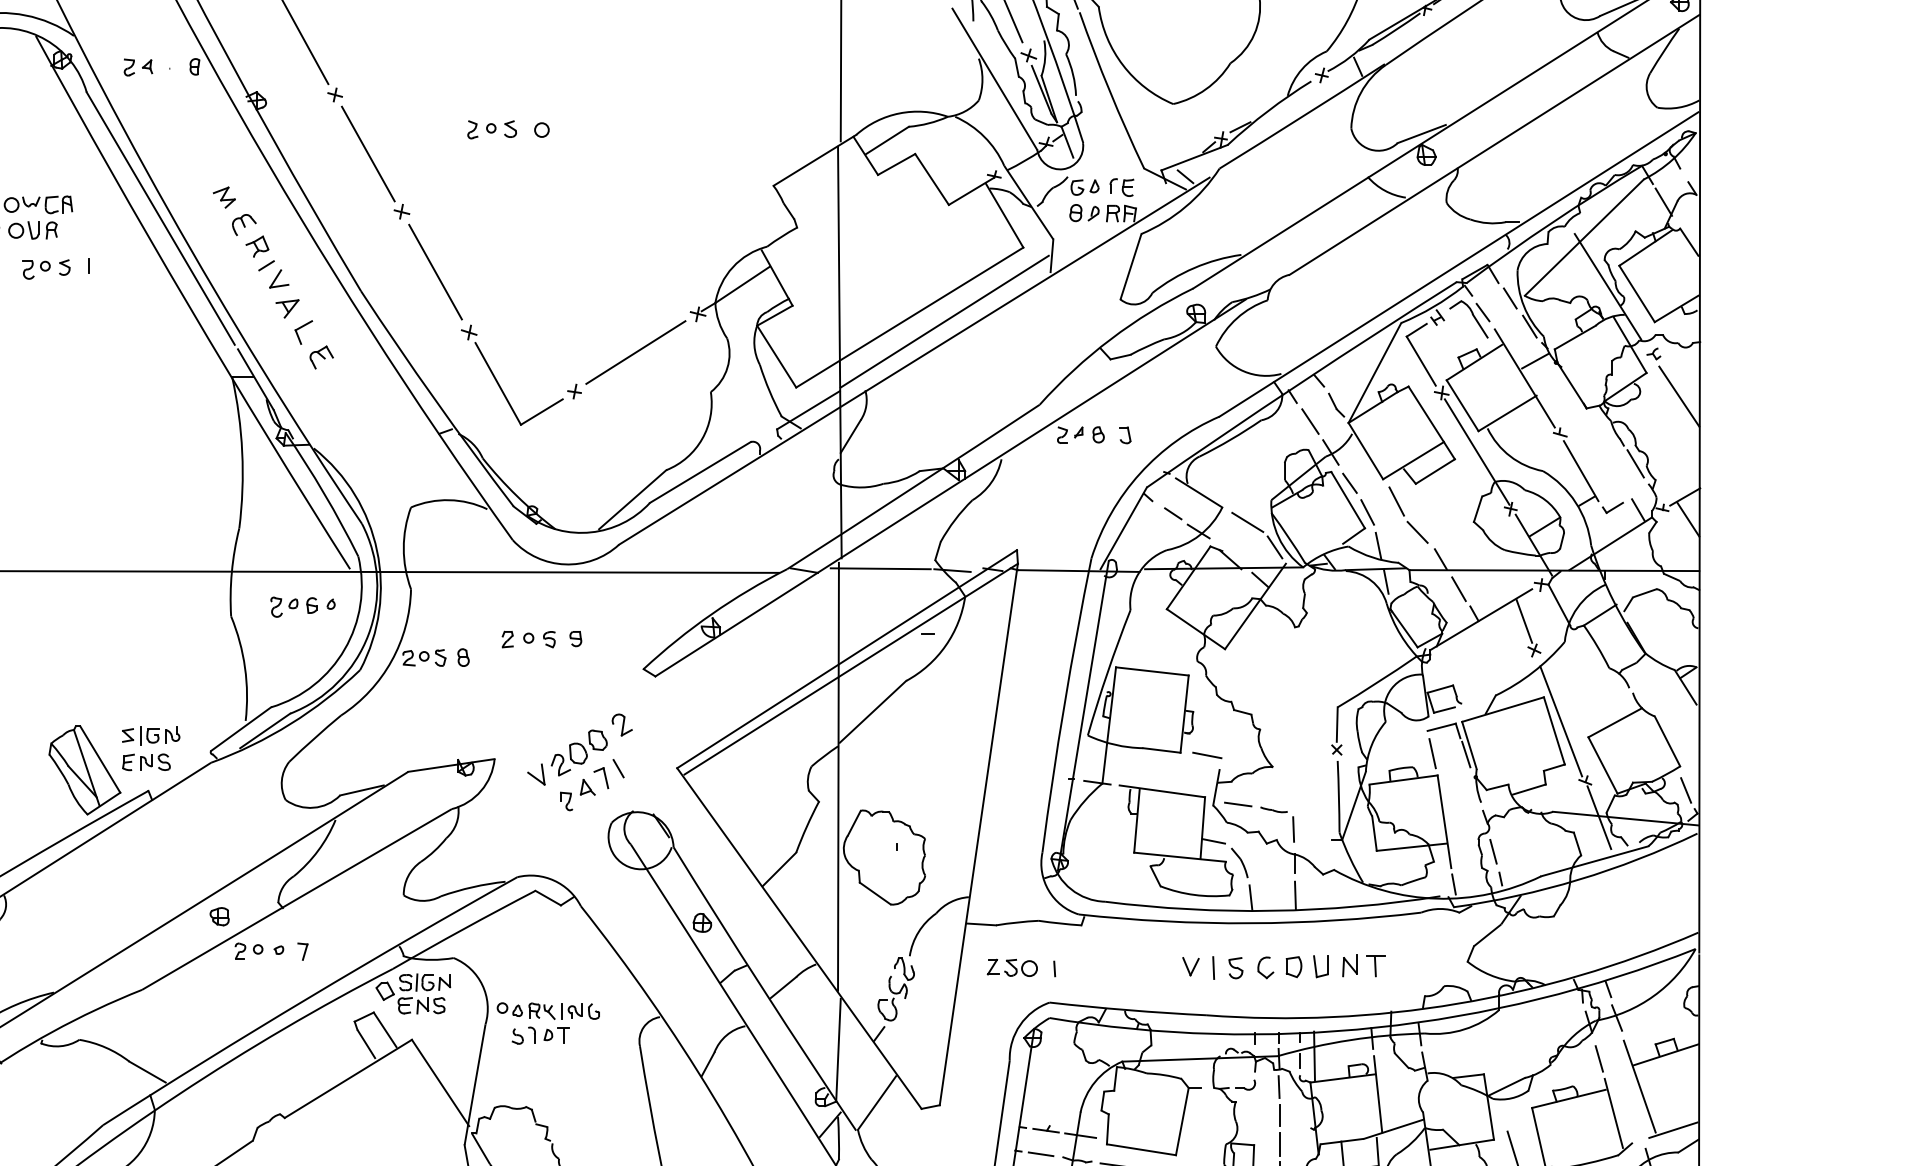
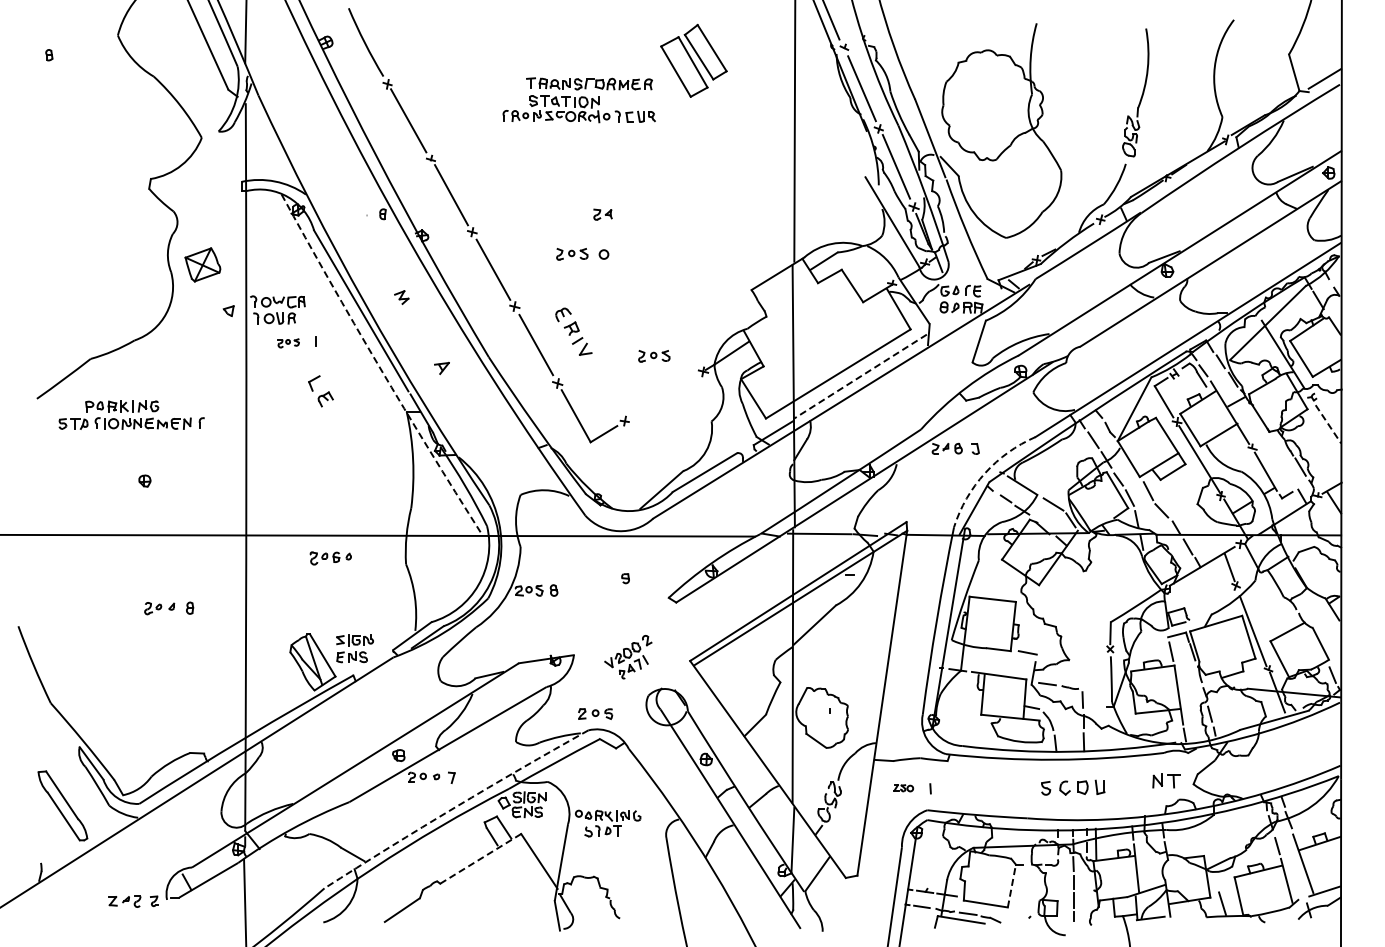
part: (137, 67) -> (602, 214), moved
part: (260, 250) -> (573, 331), moved
part: (46, 269) -> (288, 343), size x0.7
part: (621, 290) -> (654, 356), added
arc: (187, 305) -> (378, 366), solid -> dashed
line: (944, 321) -> (860, 376), solid -> dashed
part: (313, 345) -> (320, 391), moved
line: (635, 352) -> (663, 396), removed
line: (1679, 396) -> (1328, 424), solid -> dashed
arc: (1140, 473) -> (985, 473), solid -> dashed
part: (302, 607) -> (330, 558), moved
part: (528, 638) -> (595, 713), moved
part: (580, 761) -> (628, 656), size x0.7
part: (1363, 965) -> (1166, 780), moved
part: (1012, 968) -> (903, 788), size x0.6
part: (1198, 968) -> (1022, 788), removed
arc: (308, 998) -> (455, 807), solid -> dashed
line: (348, 1078) -> (480, 858), solid -> dashed
line: (1181, 1122) -> (1011, 886), solid -> dashed

